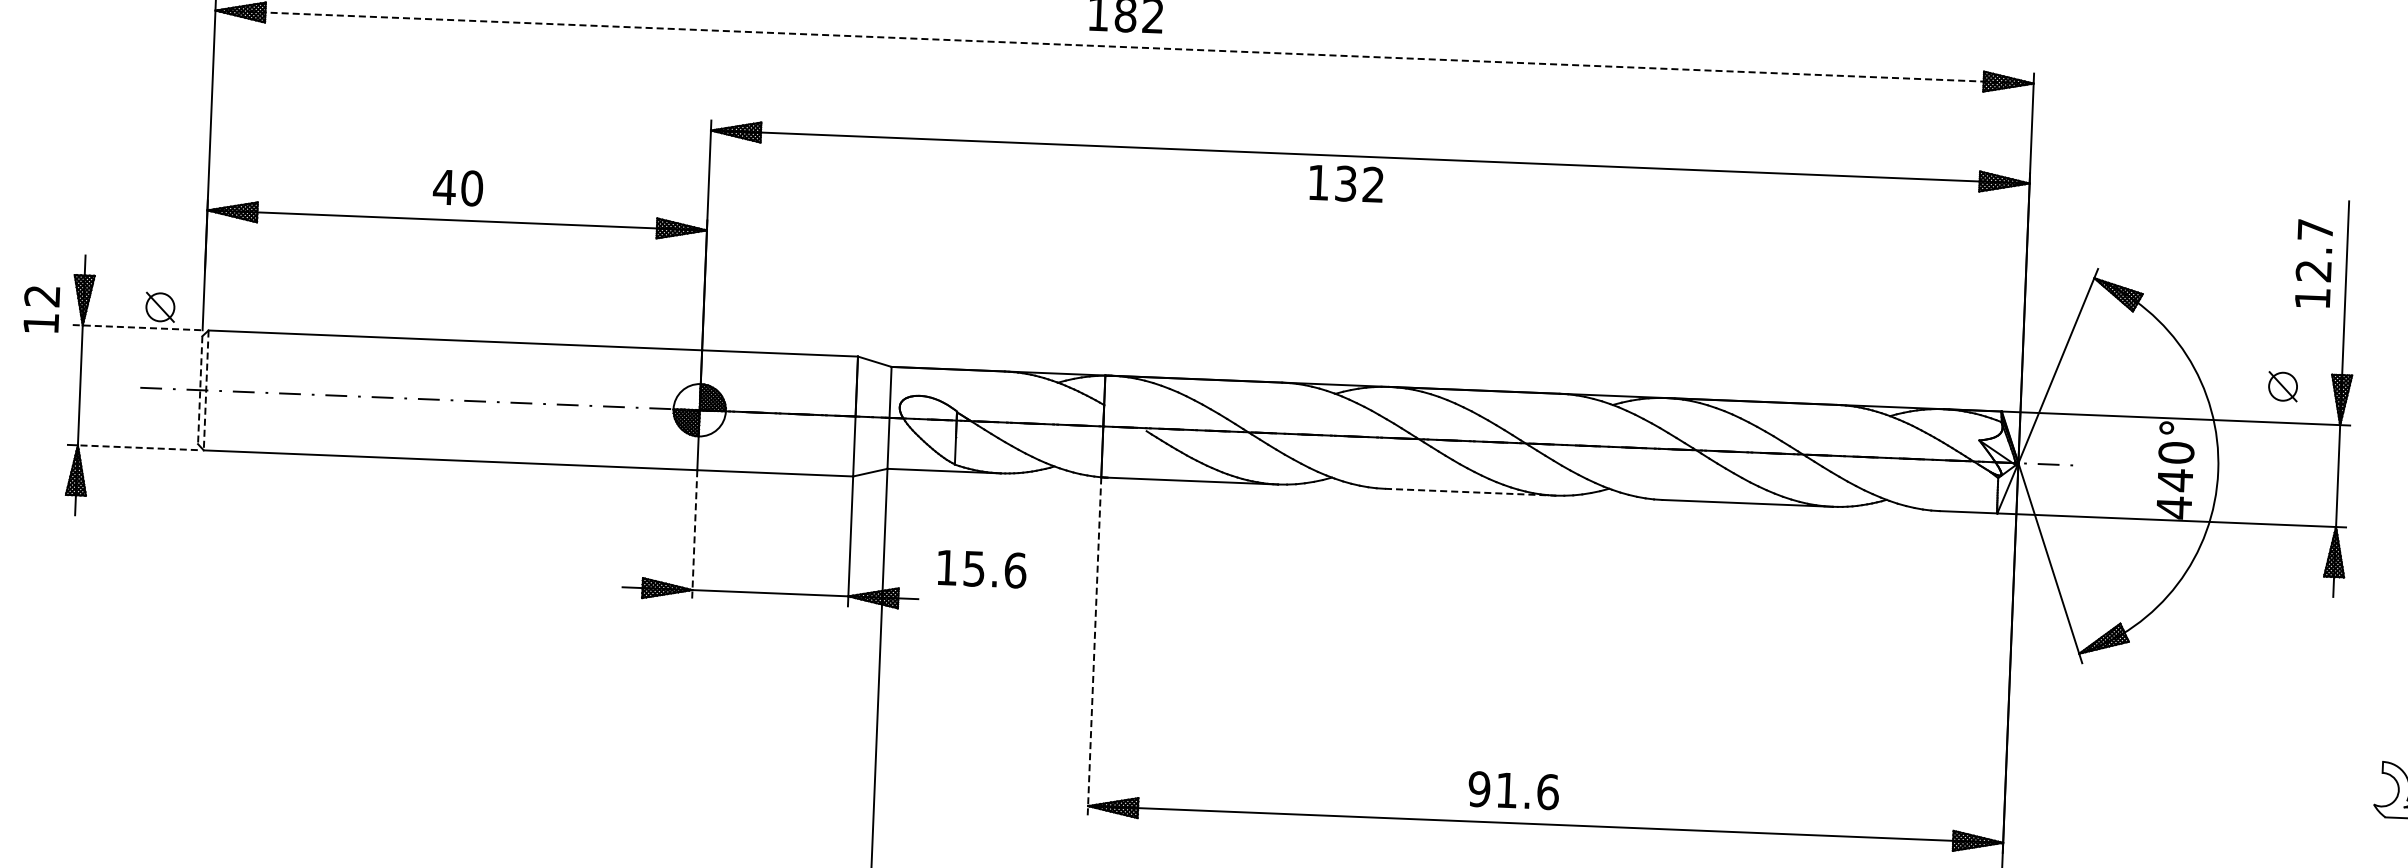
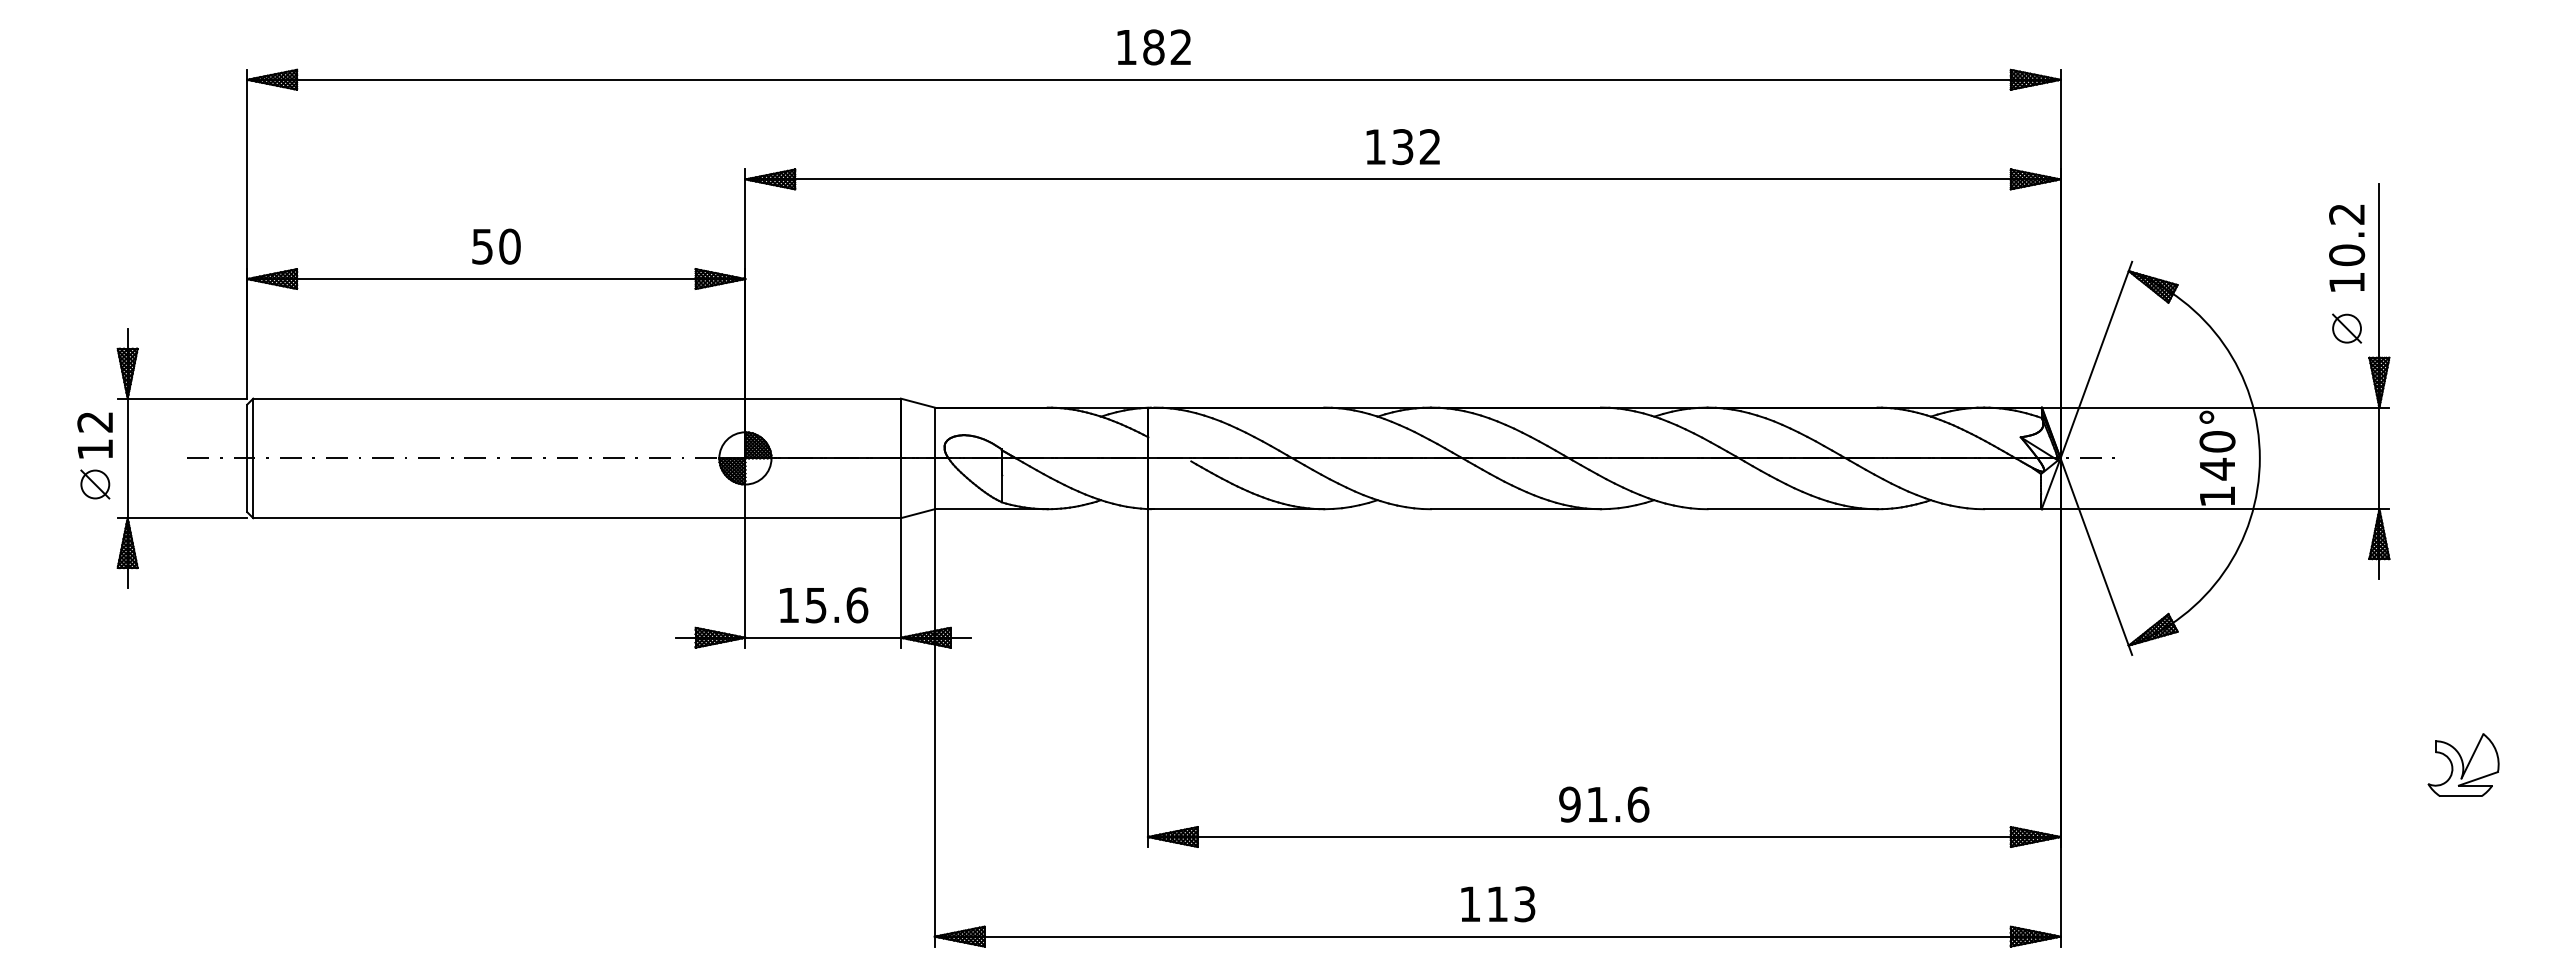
line: (1124, 46) -> (1153, 79), dashed -> solid
text: (1345, 184) -> (1402, 147), moved
text: (444, 187) -> (482, 246), 40 -> 50
text: (2315, 251) -> (2347, 235), 12.7 -> 10.2
part: (160, 307) -> (95, 484), moved
text: (40, 309) -> (94, 435), moved
line: (137, 327) -> (182, 398), dashed -> solid
part: (2283, 386) -> (2347, 328), moved
line: (200, 390) -> (247, 458), dashed -> solid
line: (206, 390) -> (253, 458), dashed -> solid
line: (137, 448) -> (187, 518), dashed -> solid
line: (1470, 492) -> (1516, 509), dashed -> solid
text: (2174, 507) -> (2217, 496), 440° -> 140°
line: (694, 534) -> (745, 582), dashed -> solid
text: (982, 569) -> (824, 605), moved
line: (1094, 647) -> (1147, 678), dashed -> solid
text: (1514, 790) -> (1604, 804), moved

